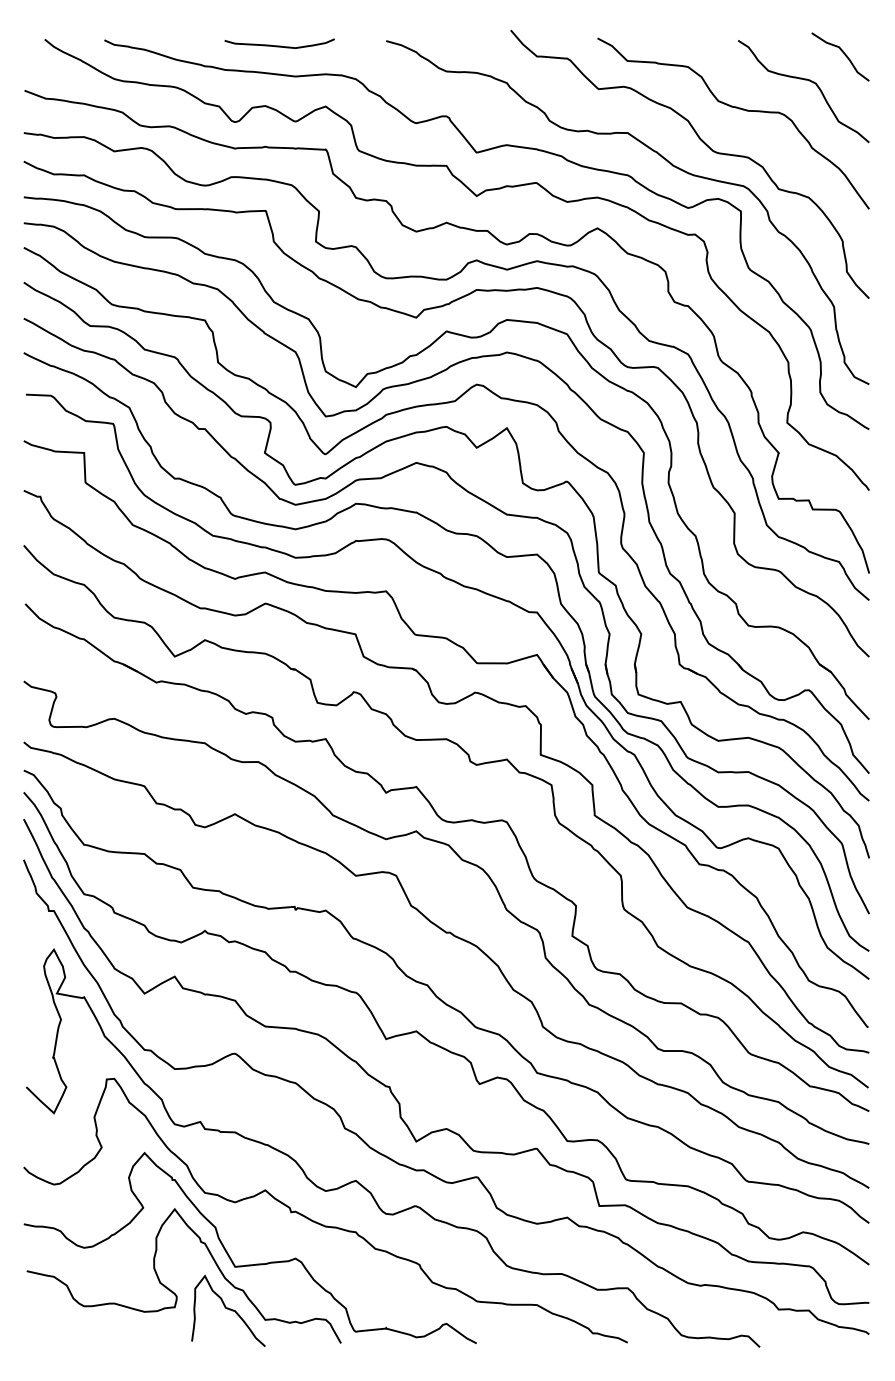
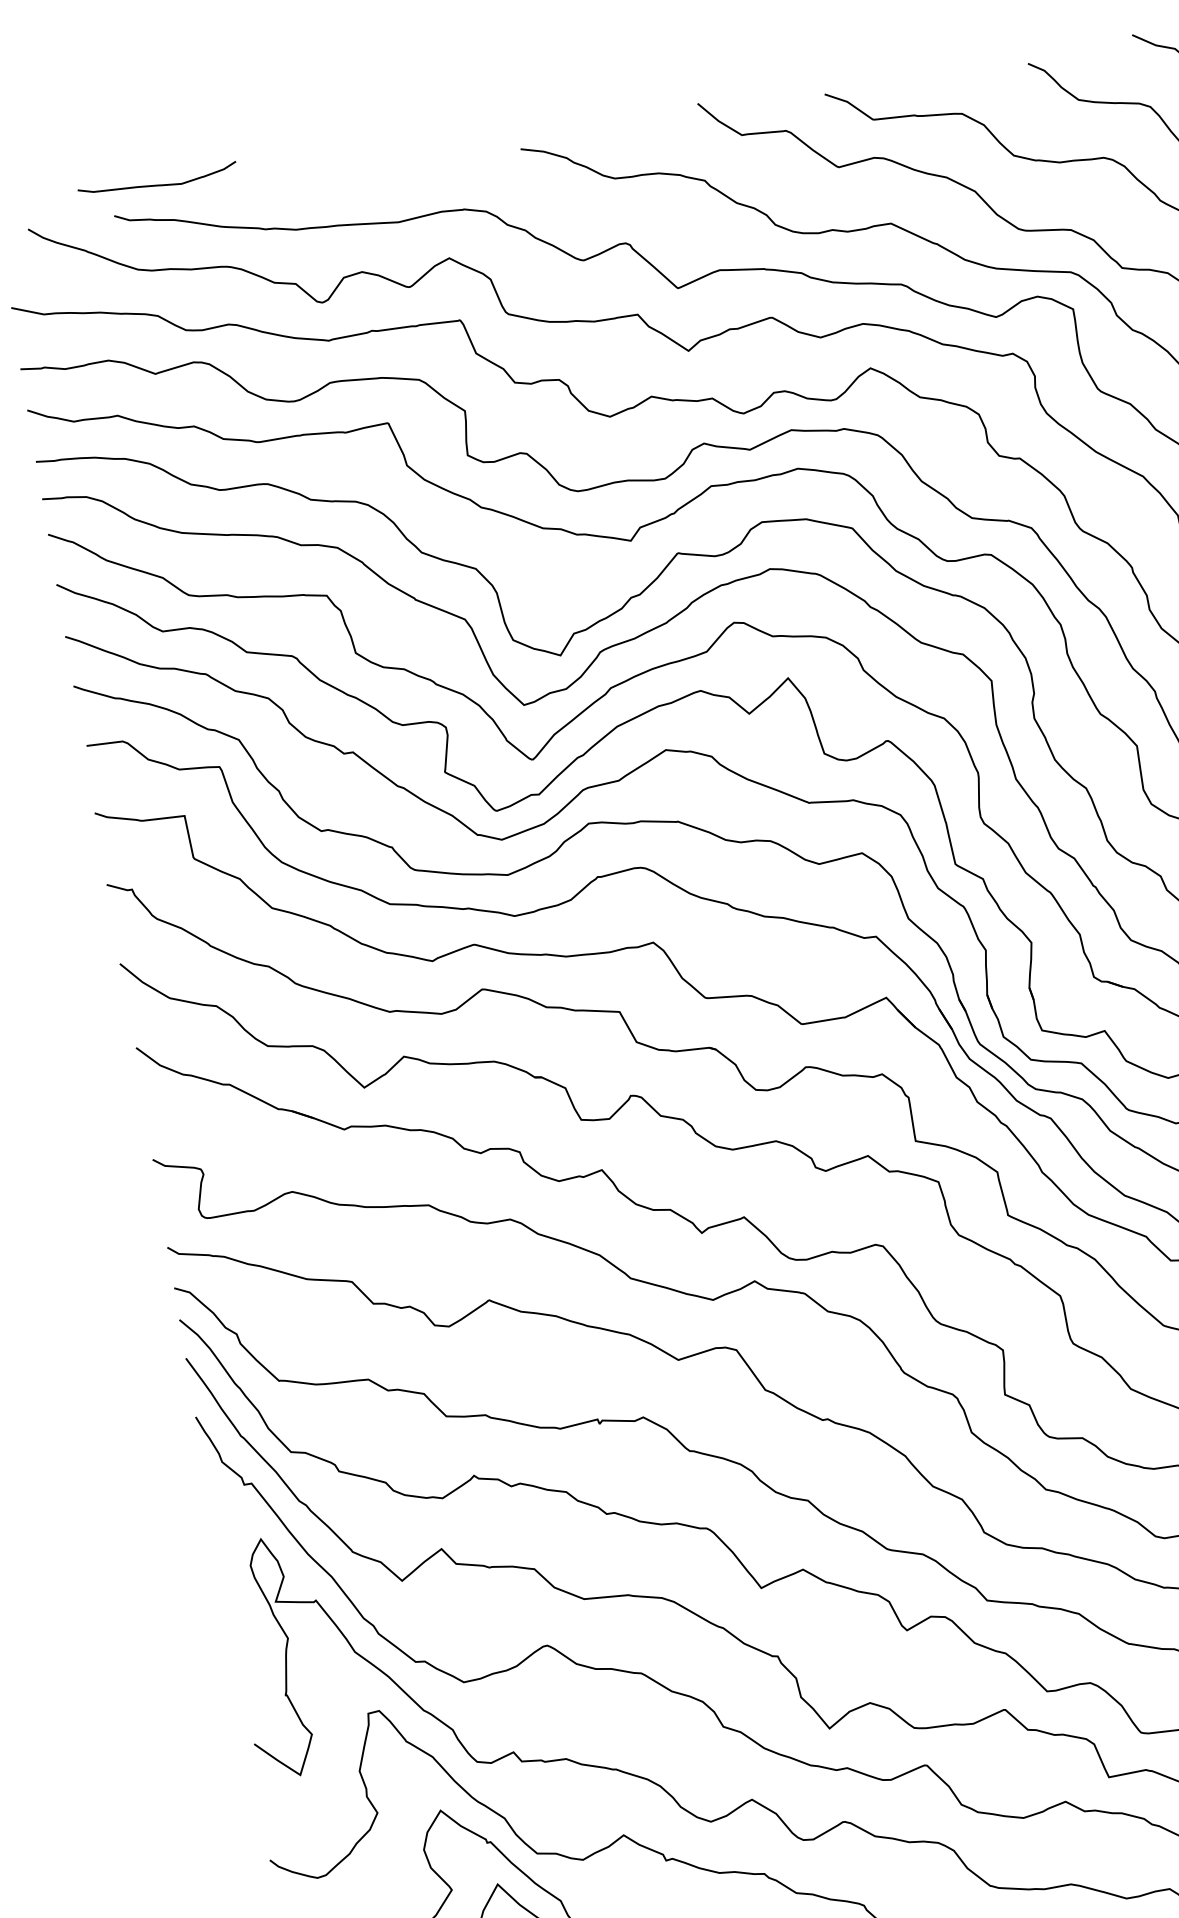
curve: (279, 45) -> (157, 183), moved

